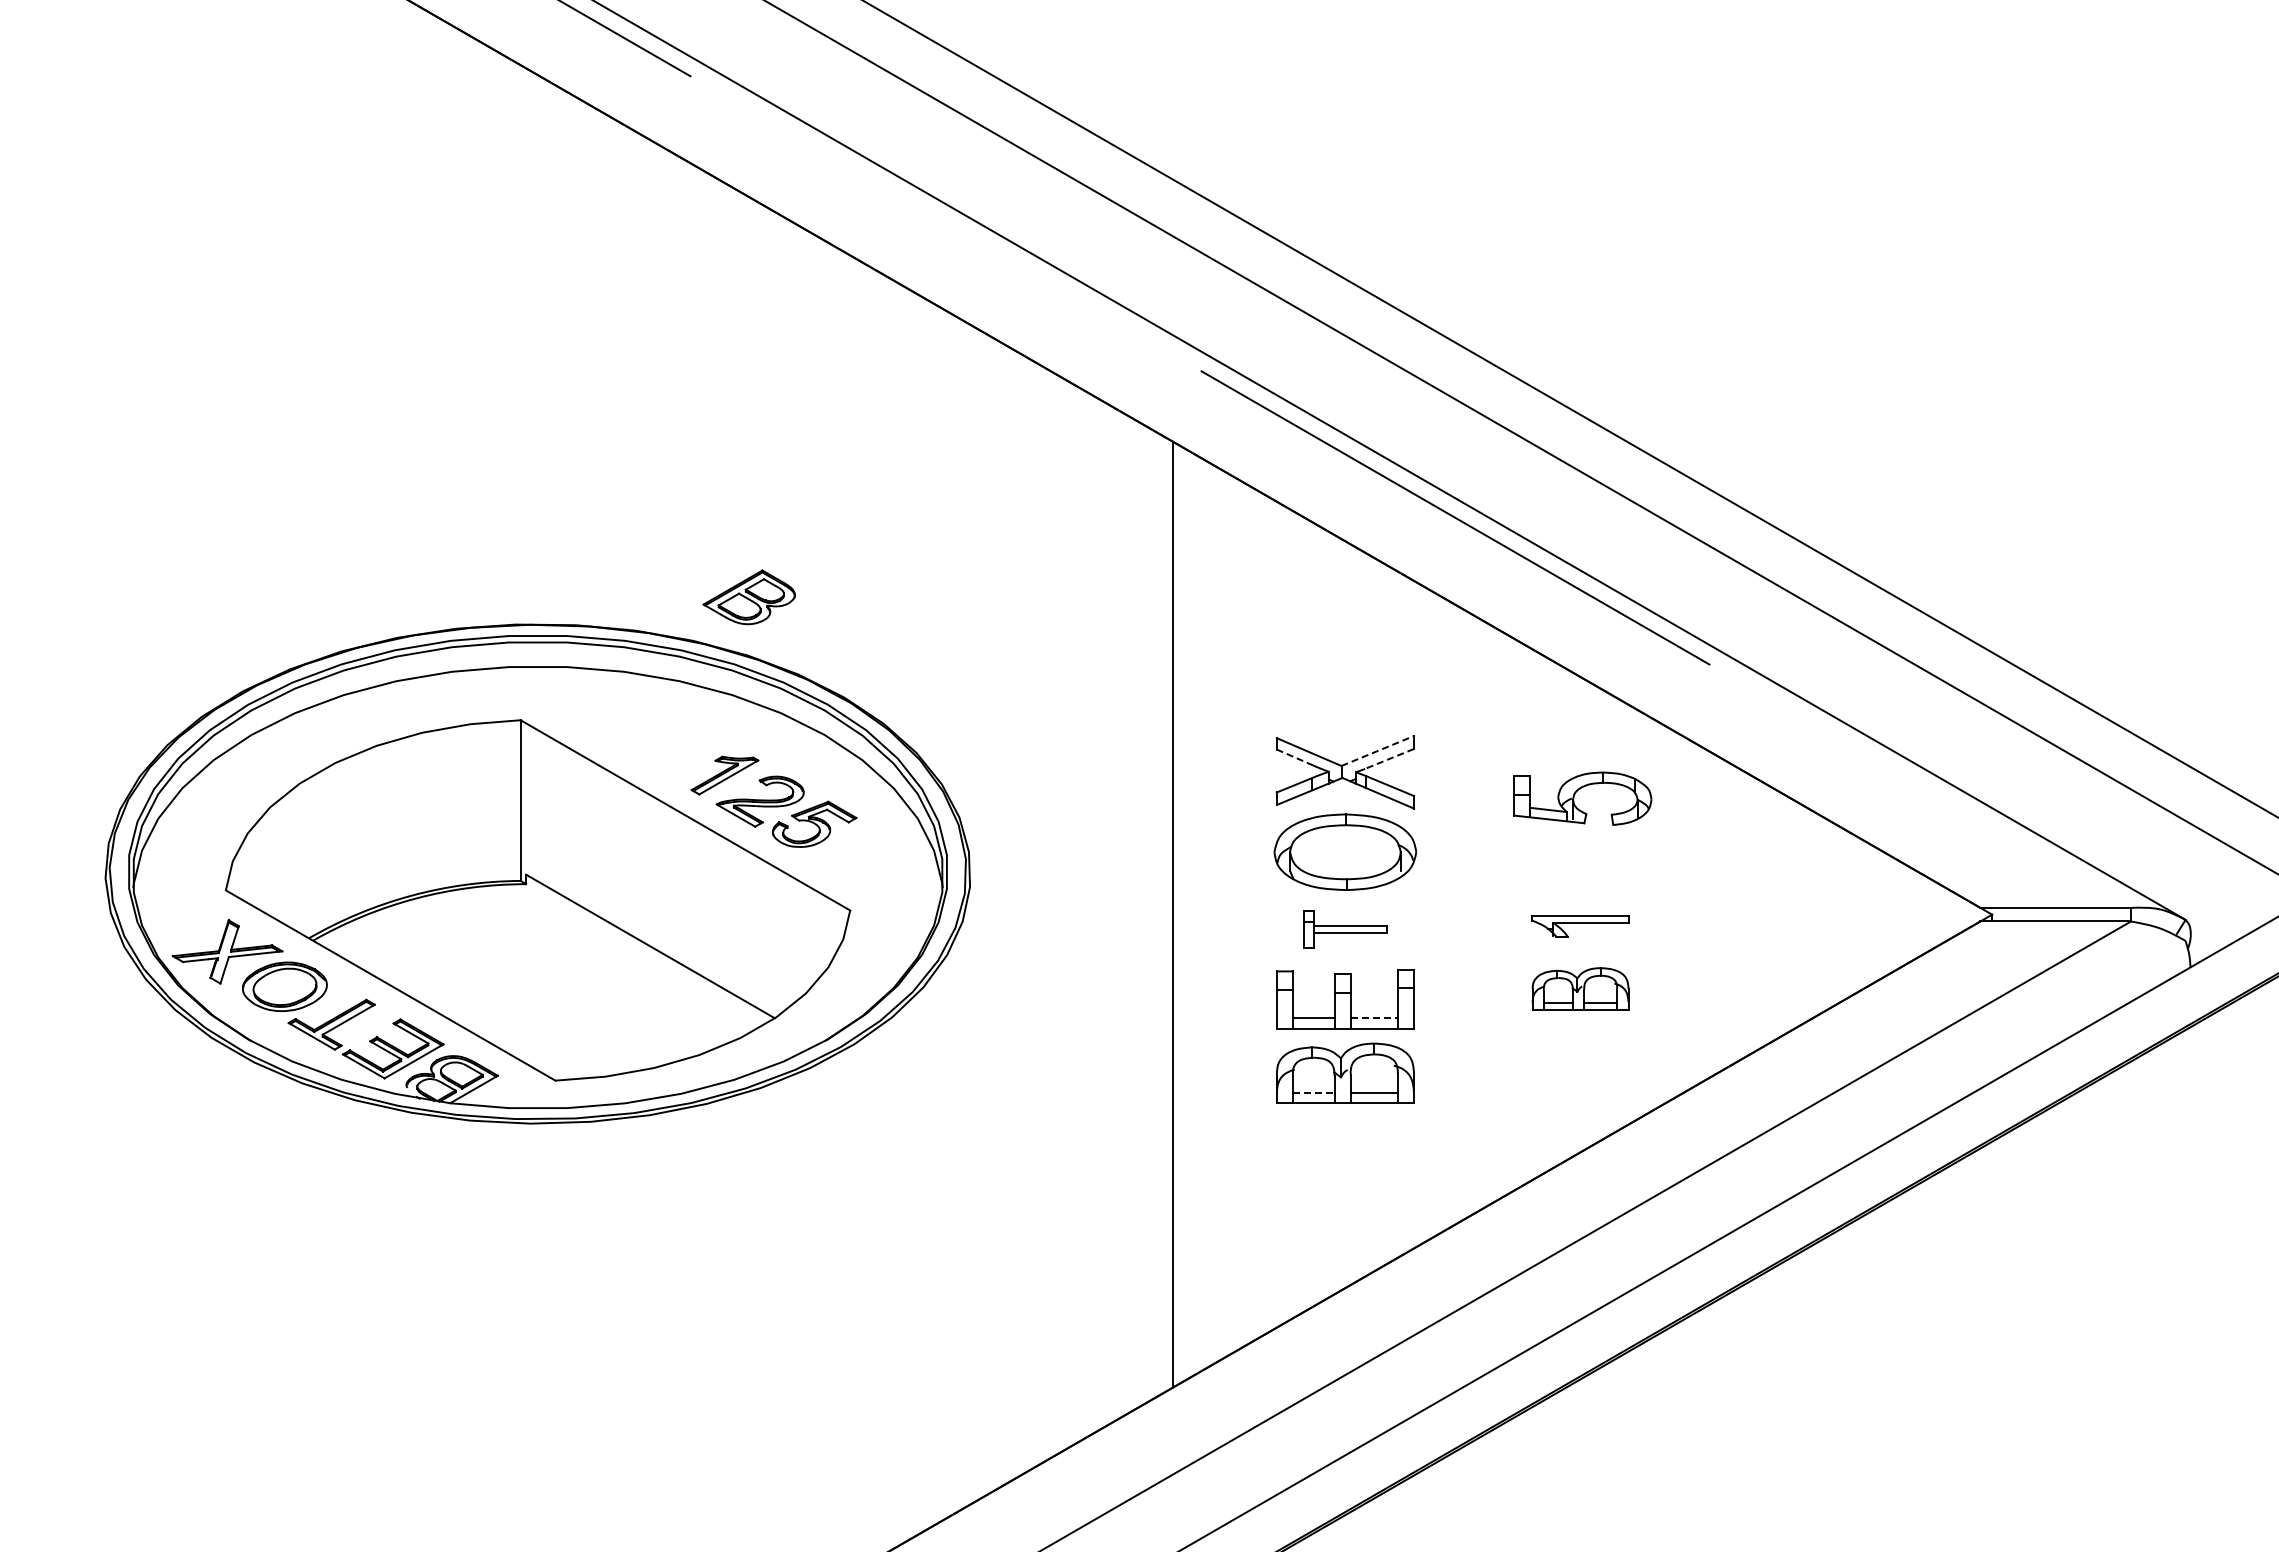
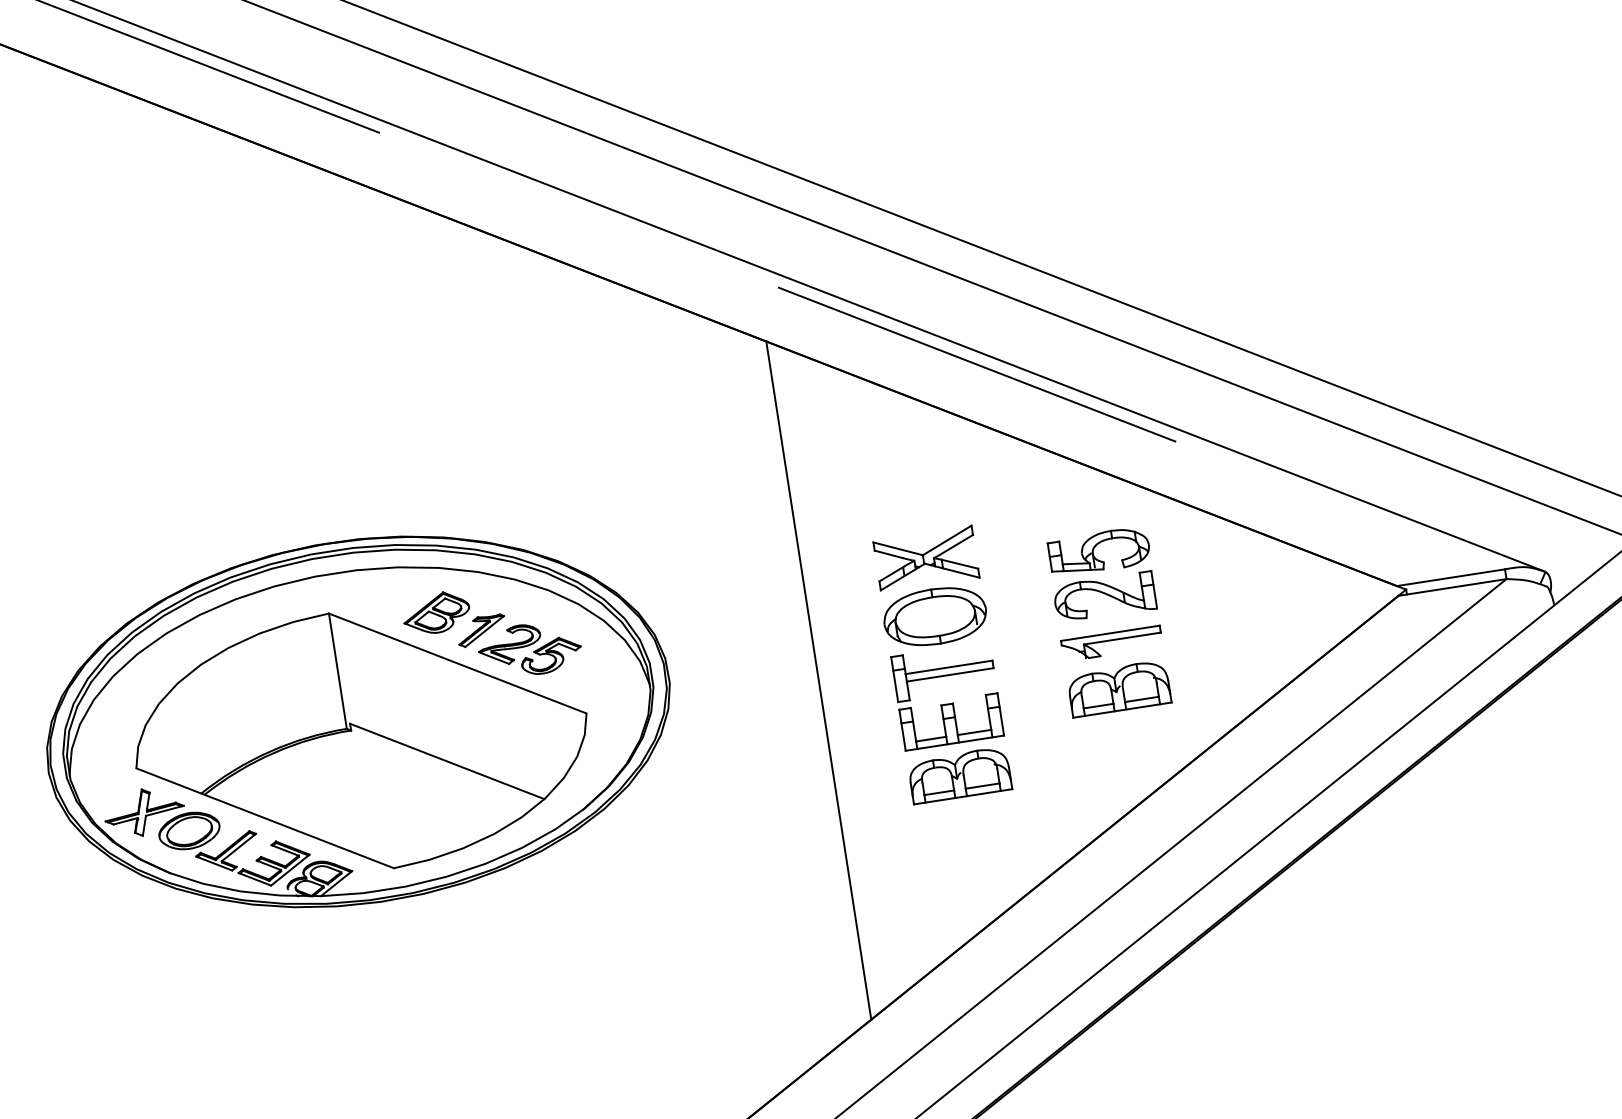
part: (748, 597) -> (436, 613), moved
line: (1378, 750) -> (947, 540), dashed -> solid
line: (1295, 757) -> (888, 554), dashed -> solid
line: (1389, 759) -> (956, 545), dashed -> solid
part: (1579, 861) -> (1104, 597), added
part: (1580, 926) -> (1112, 643), size x1.43
part: (1345, 929) -> (943, 672), size x1.67
part: (1580, 988) -> (1119, 688), size x1.43
line: (1374, 1018) -> (974, 732), dashed -> solid
line: (1313, 1092) -> (939, 792), dashed -> solid

